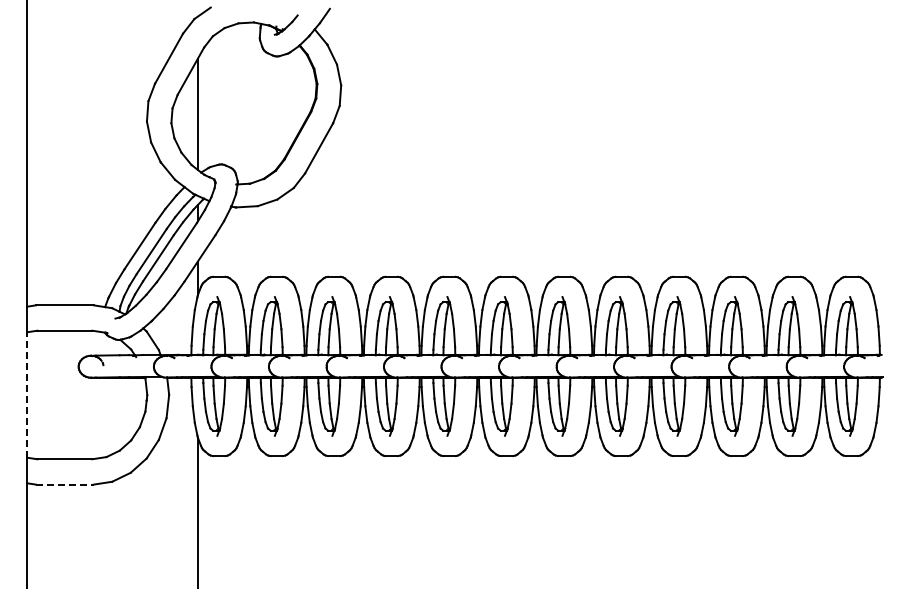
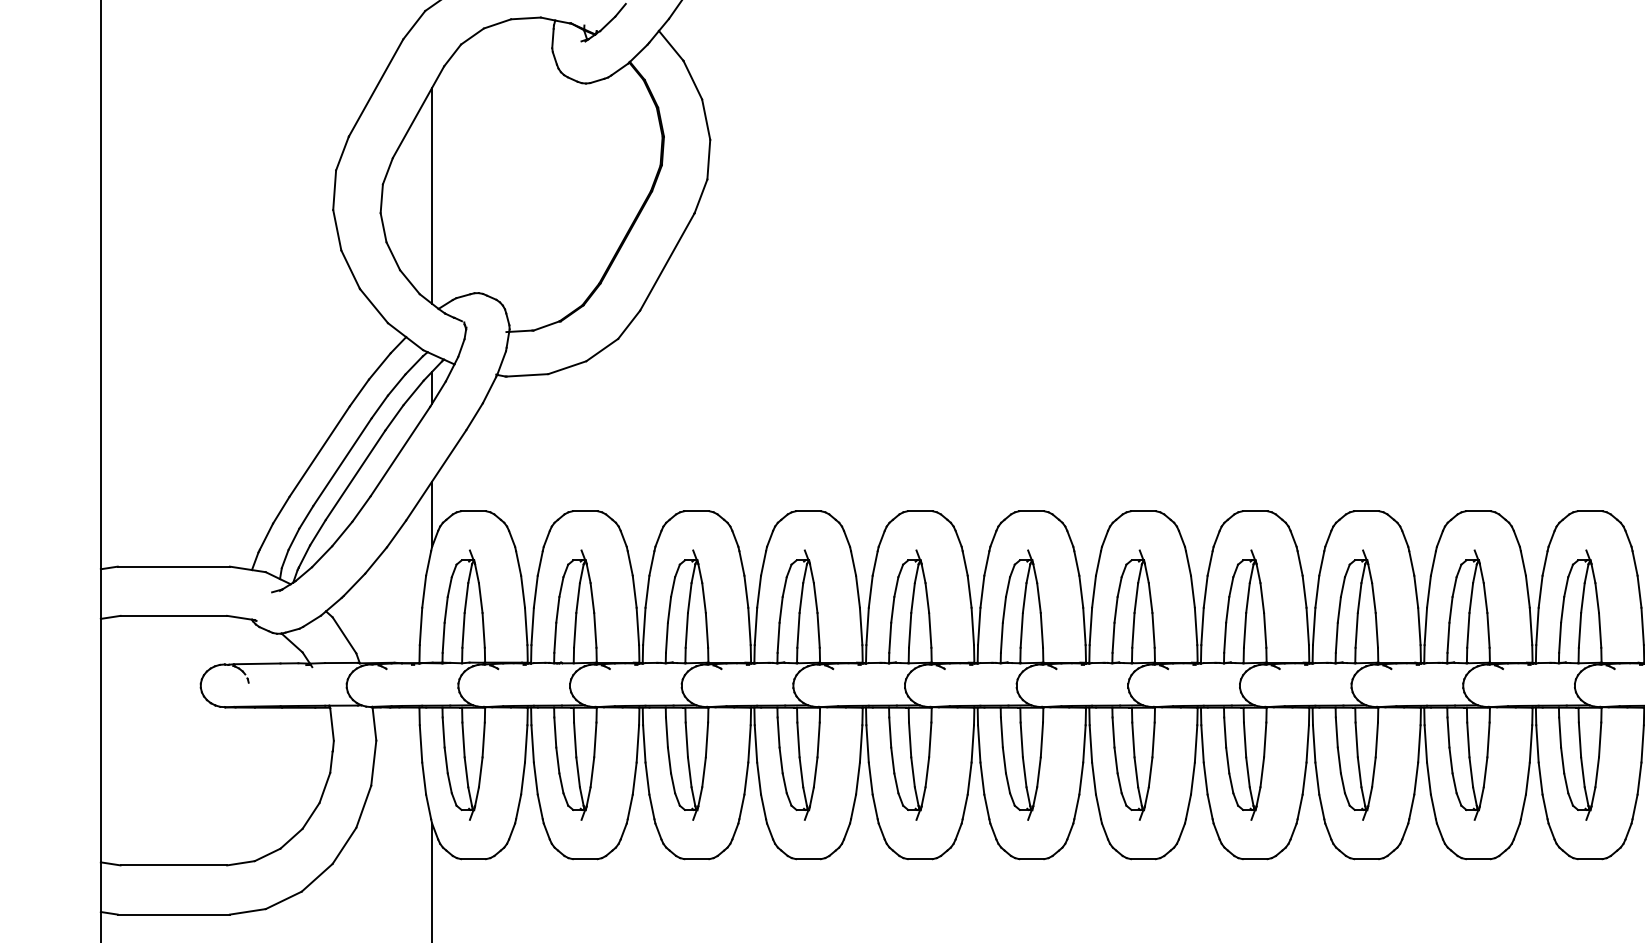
line: (27, 394) -> (101, 739), dashed -> solid
line: (64, 484) -> (173, 914), dashed -> solid

